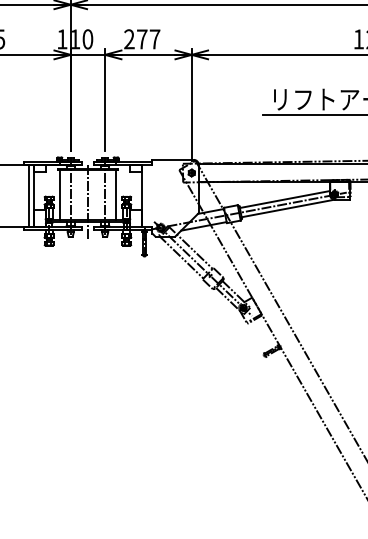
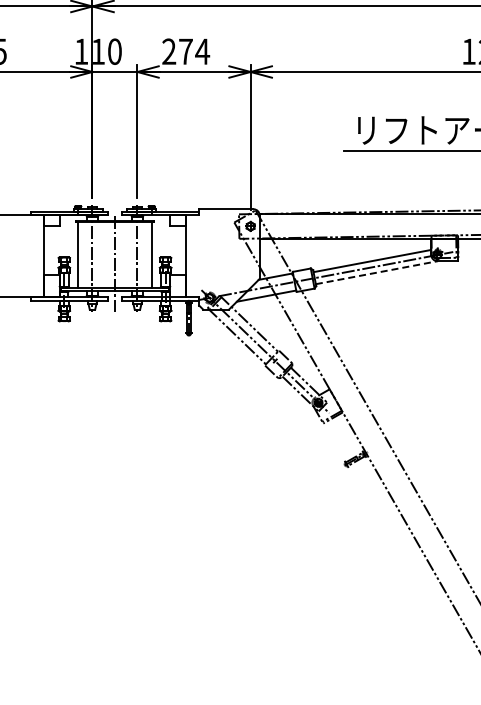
text: (154, 39) -> (202, 51), 277 -> 274
line: (29, 196) -> (38, 256), removed
line: (288, 208) -> (377, 272), solid -> dashed

